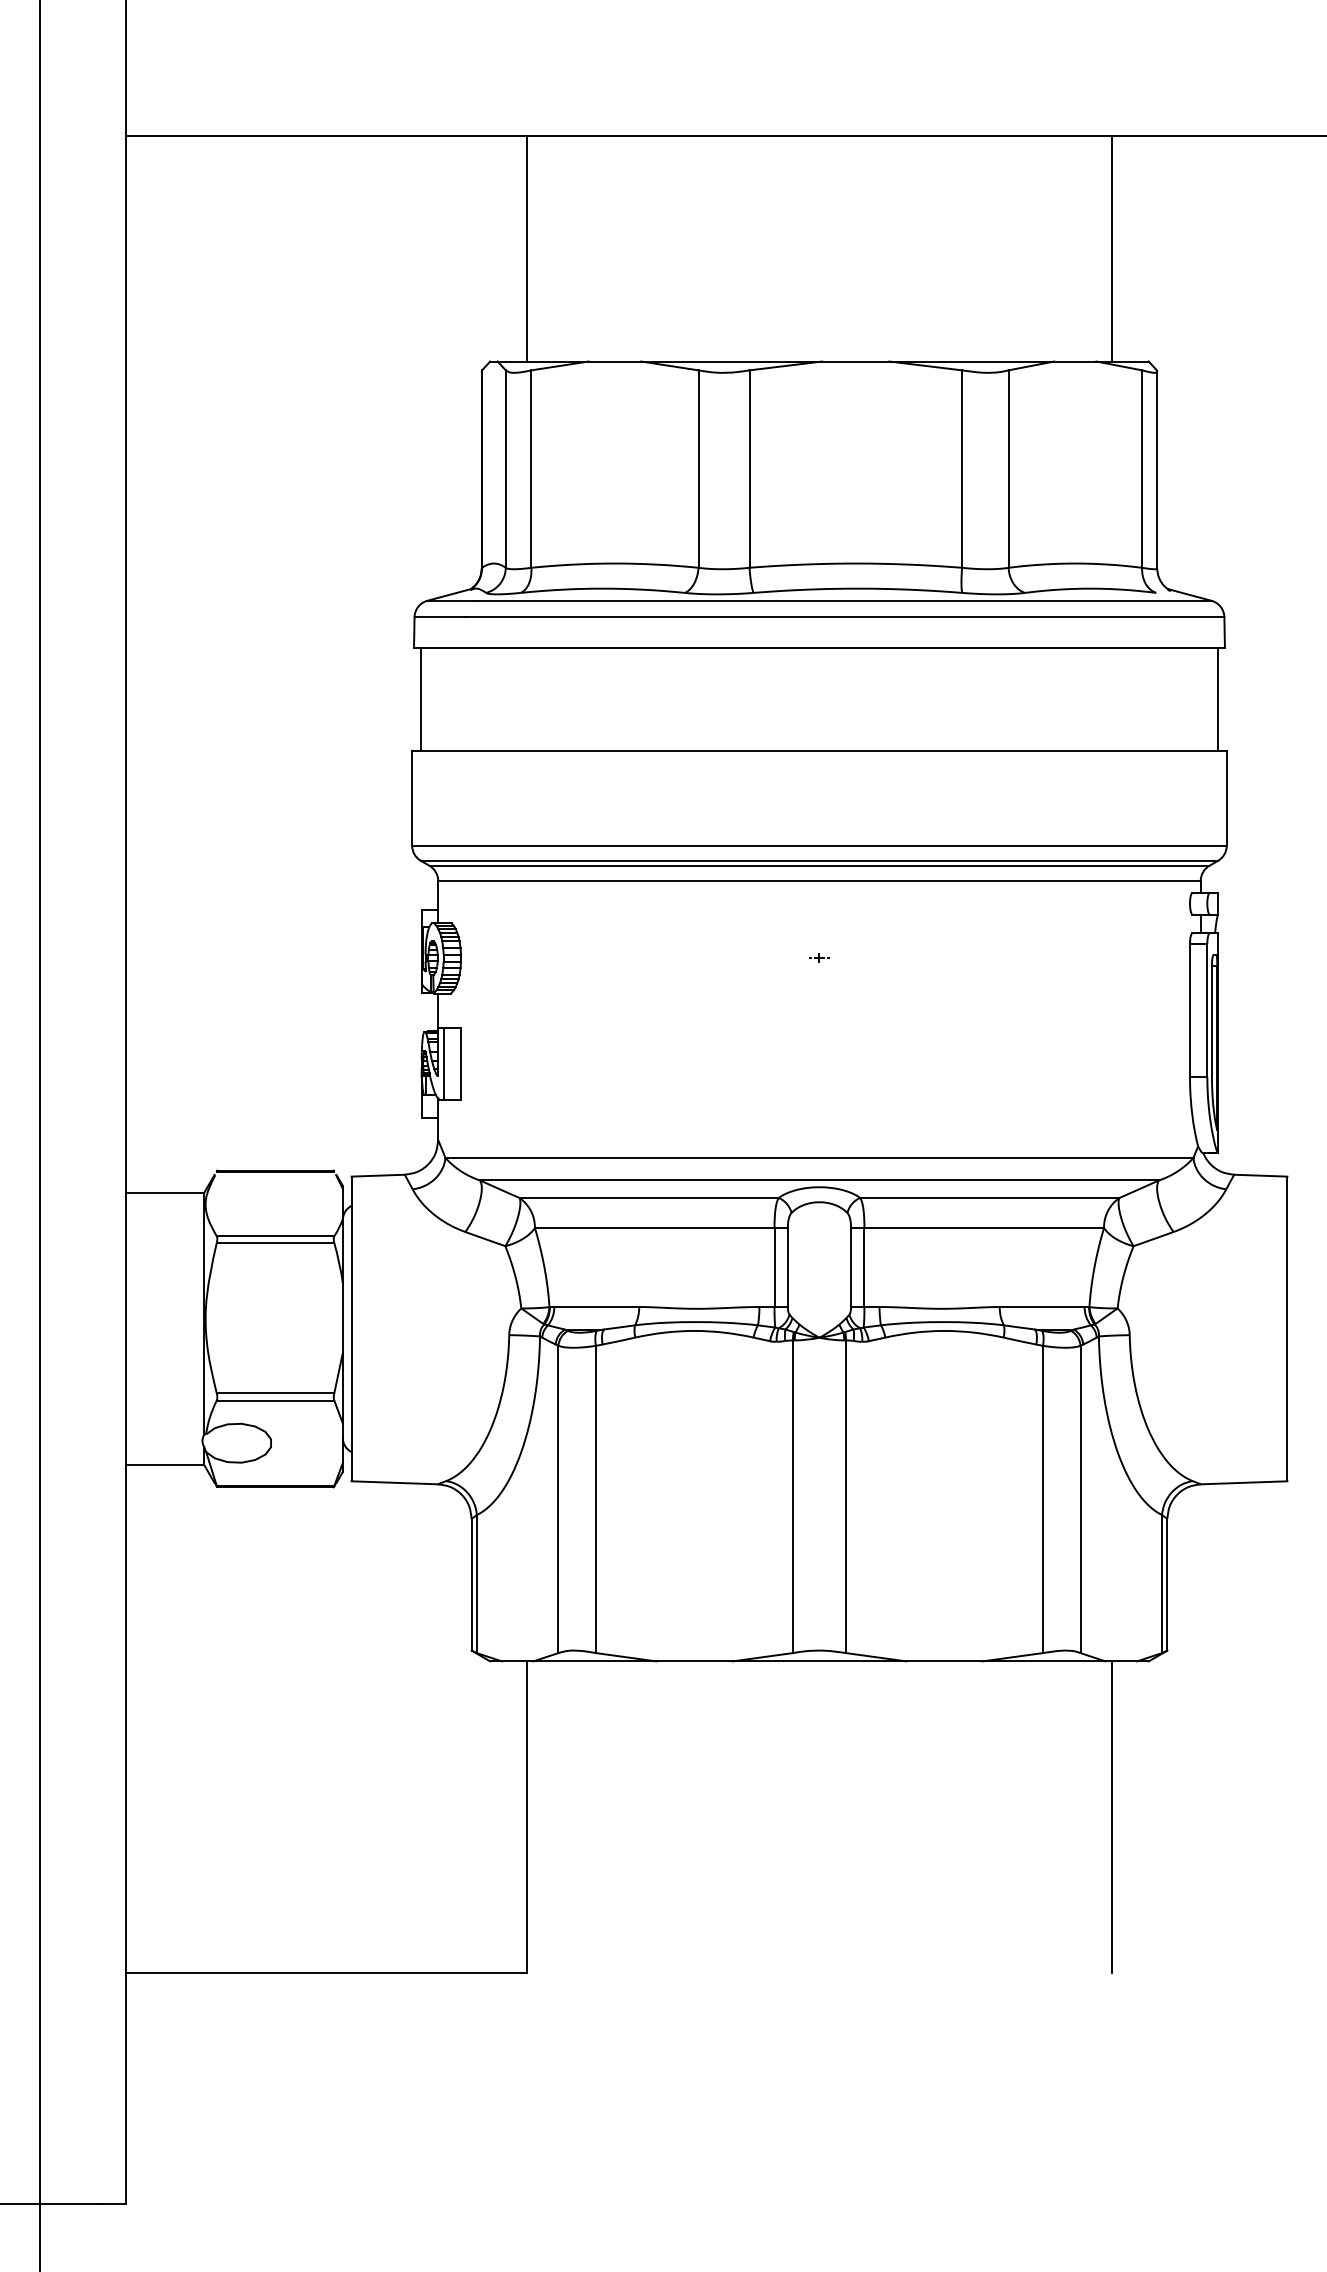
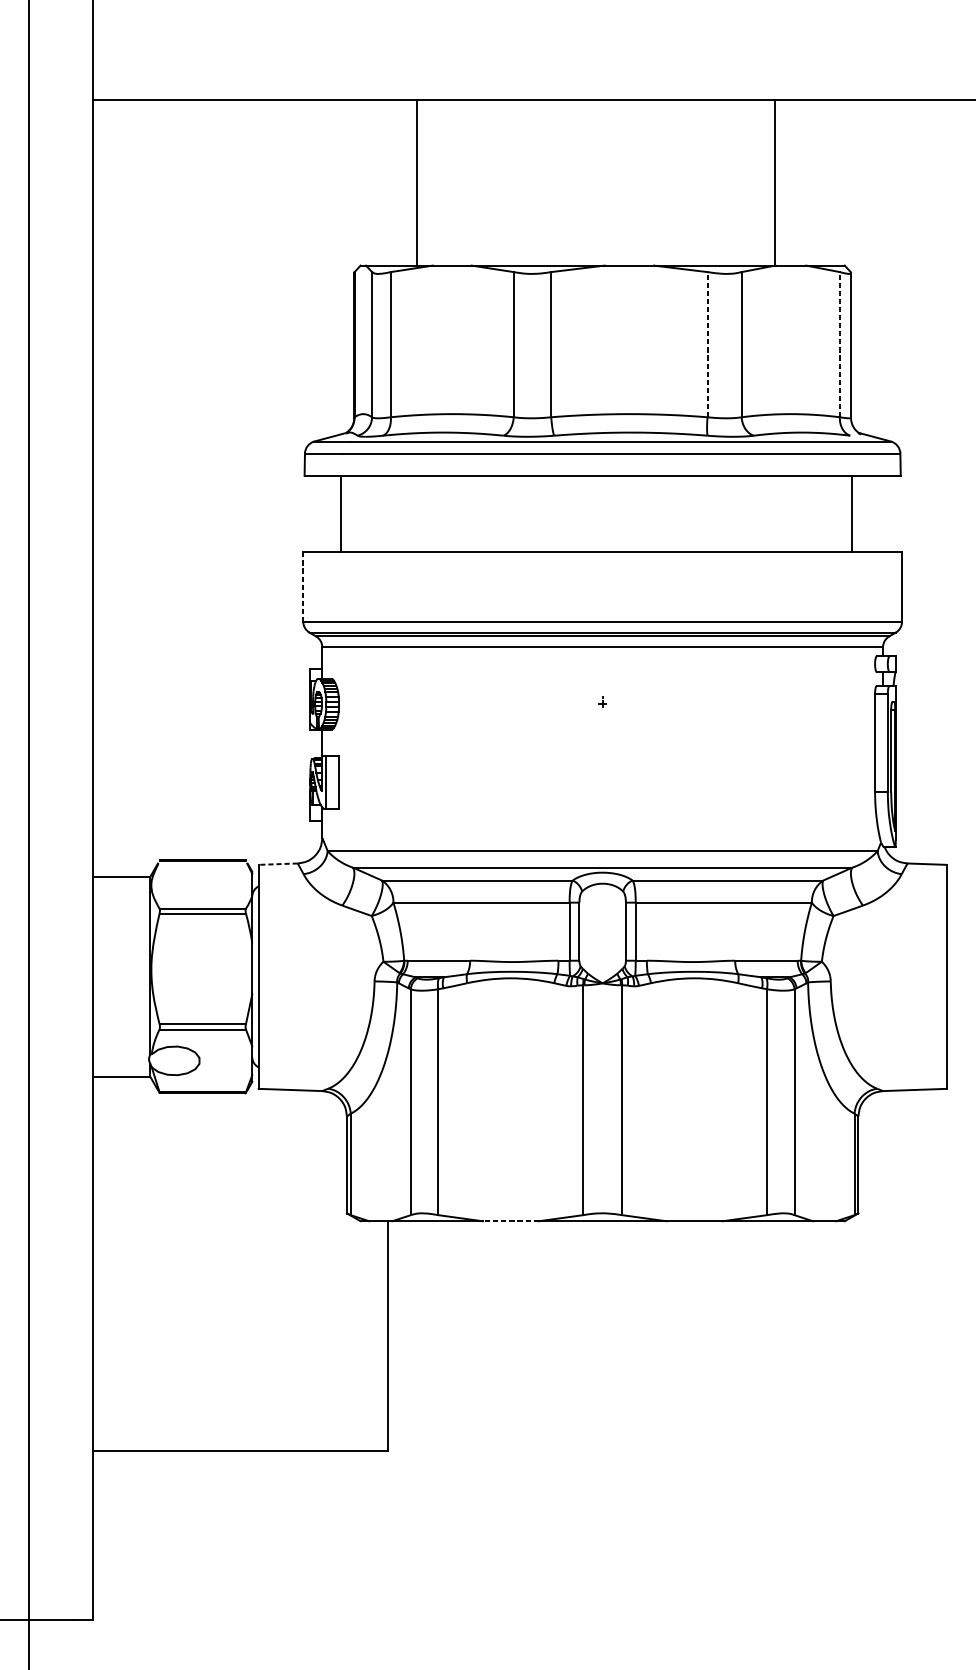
line: (527, 248) -> (417, 182), moved
line: (1111, 248) -> (775, 182), moved
line: (962, 469) -> (707, 344), solid -> dashed
line: (1142, 469) -> (840, 344), solid -> dashed
line: (420, 699) -> (340, 514), moved
line: (1218, 699) -> (851, 514), moved
line: (412, 799) -> (303, 587), solid -> dashed
line: (378, 1175) -> (278, 864), solid -> dashed
line: (693, 1661) -> (510, 1221), solid -> dashed
line: (1111, 1817) -> (817, 1336), removed

